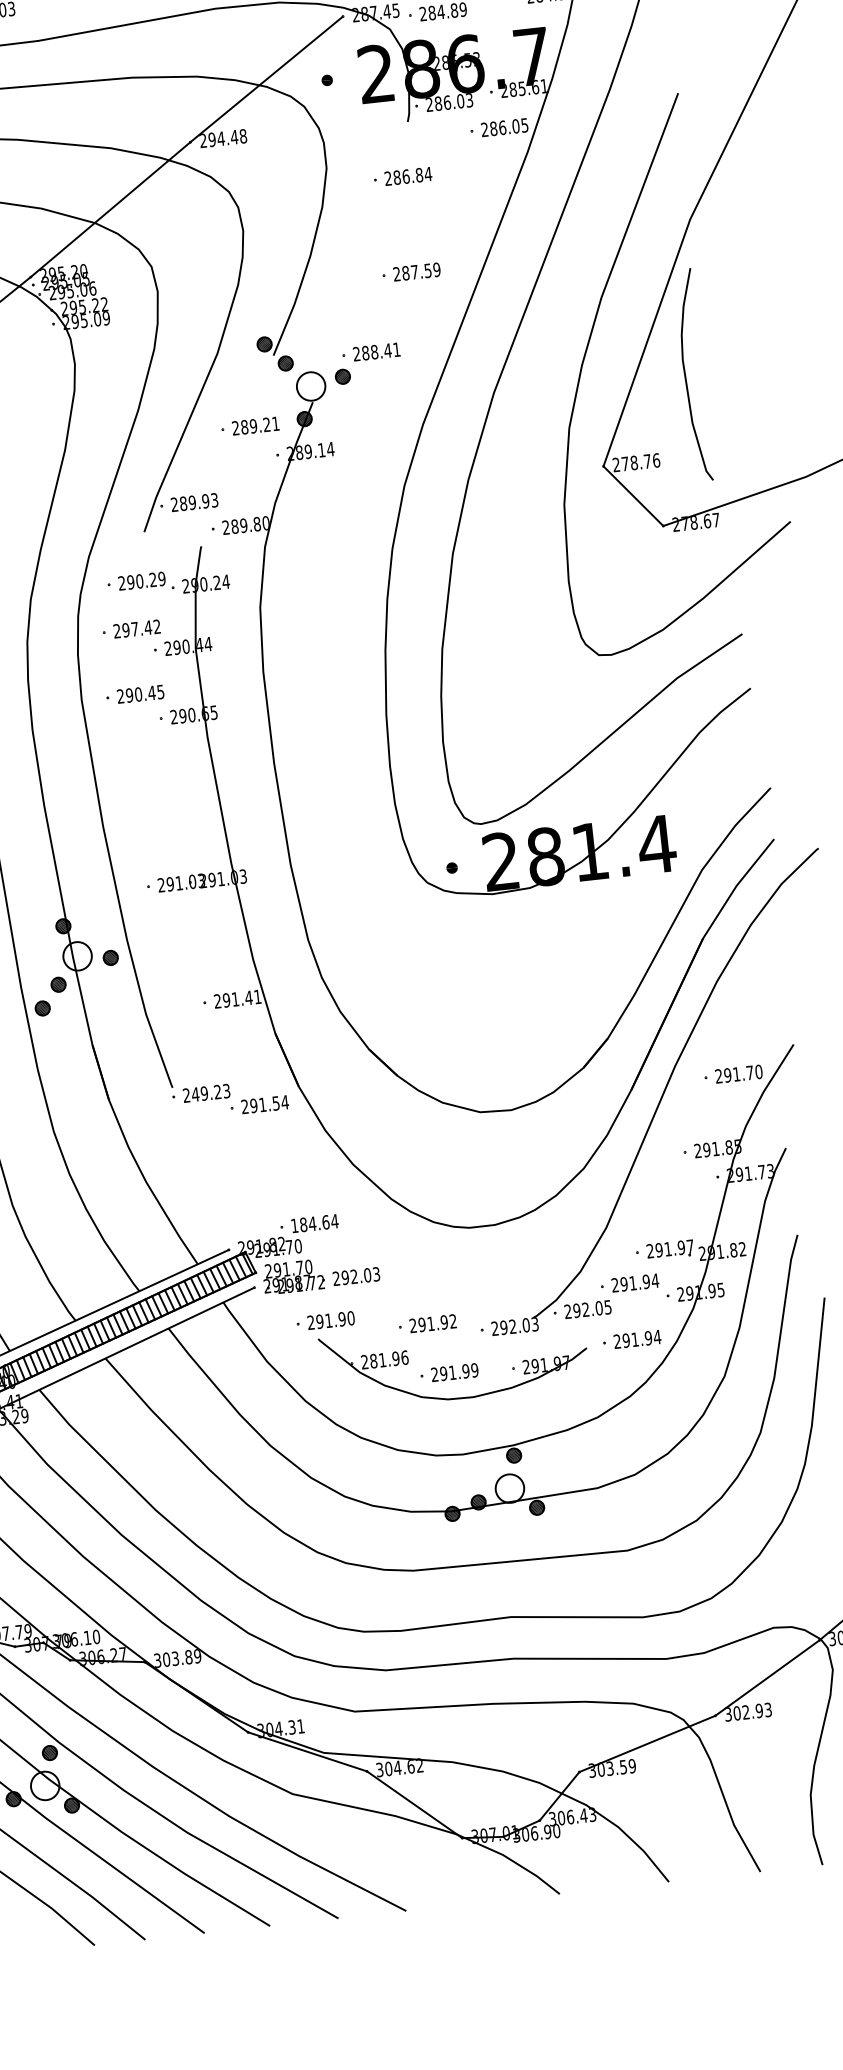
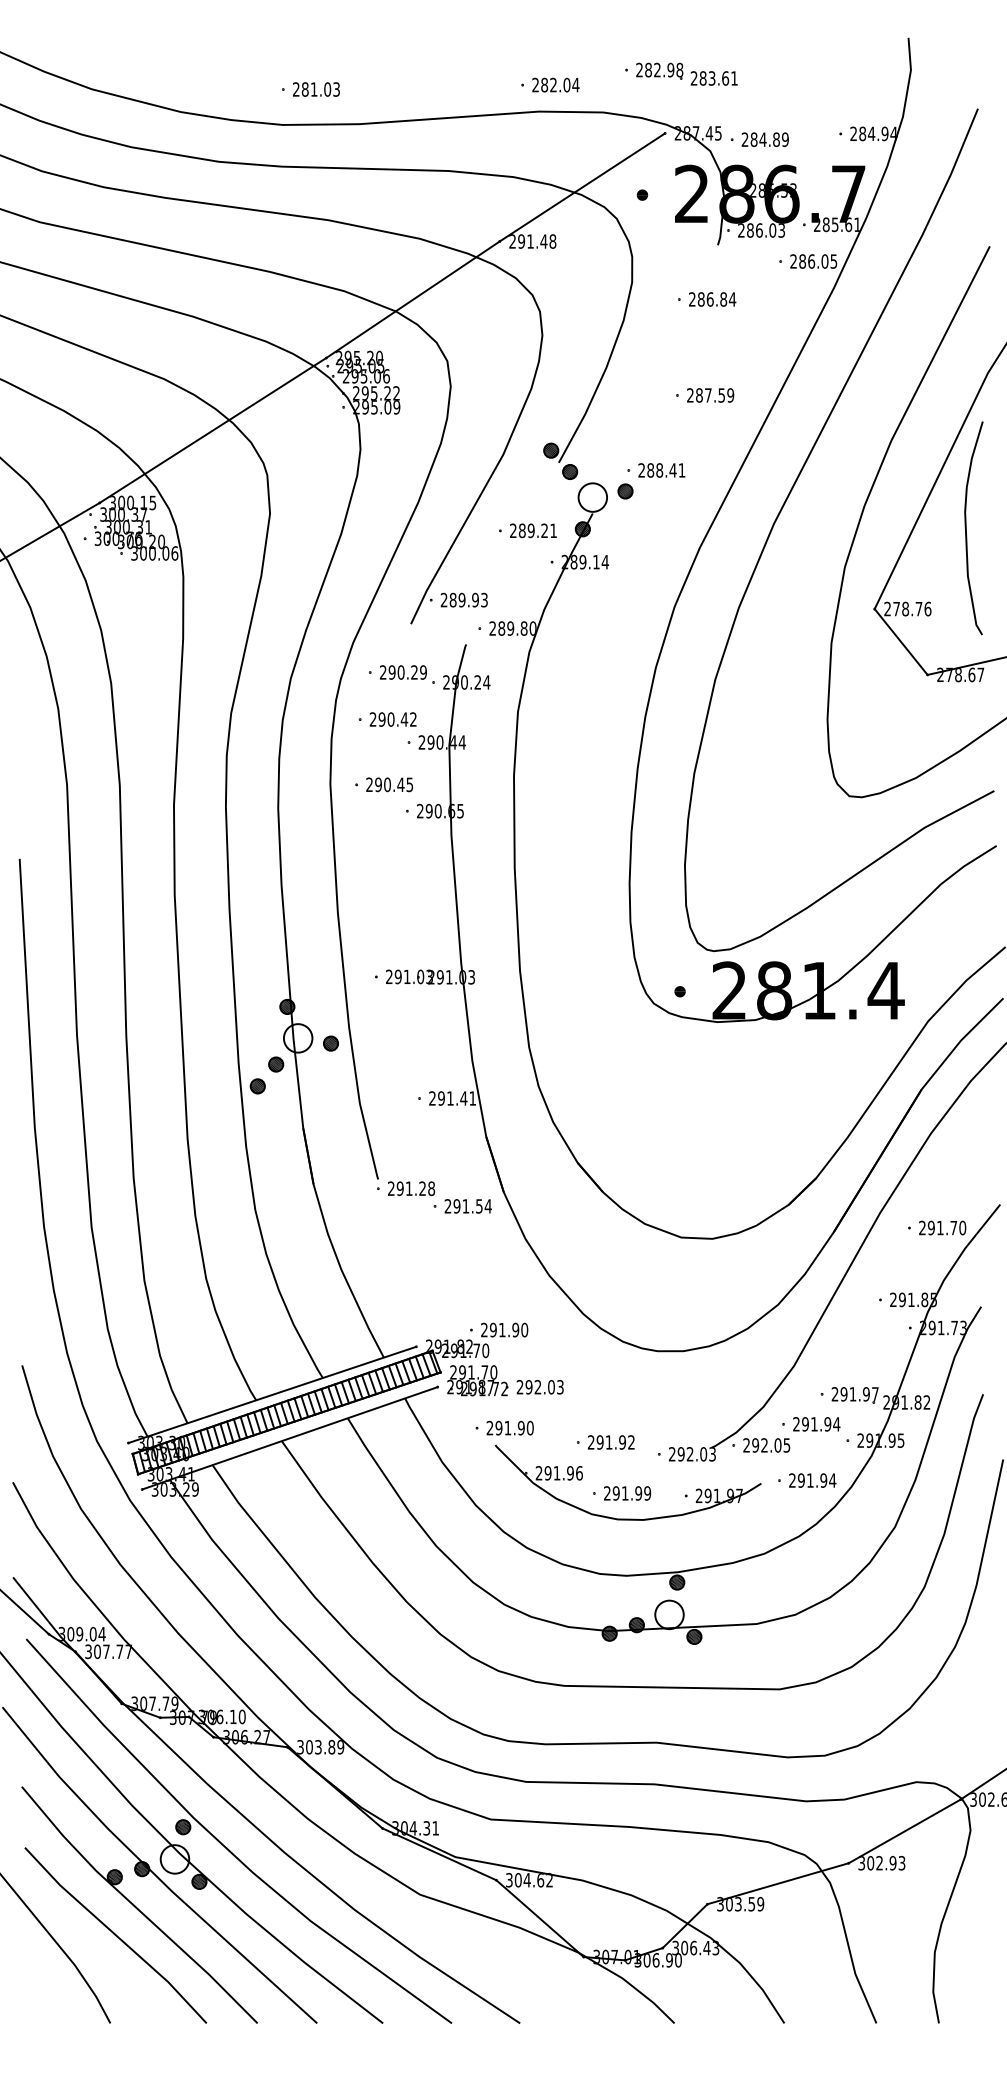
text: (221, 138) -> (530, 241), 294.48 -> 291.48
text: (134, 629) -> (390, 719), 297.42 -> 290.42
text: (210, 1092) -> (415, 1188), 249.23 -> 291.28
text: (314, 1223) -> (504, 1329), 184.64 -> 291.90
text: (373, 1361) -> (547, 1473), 281.96 -> 291.96

